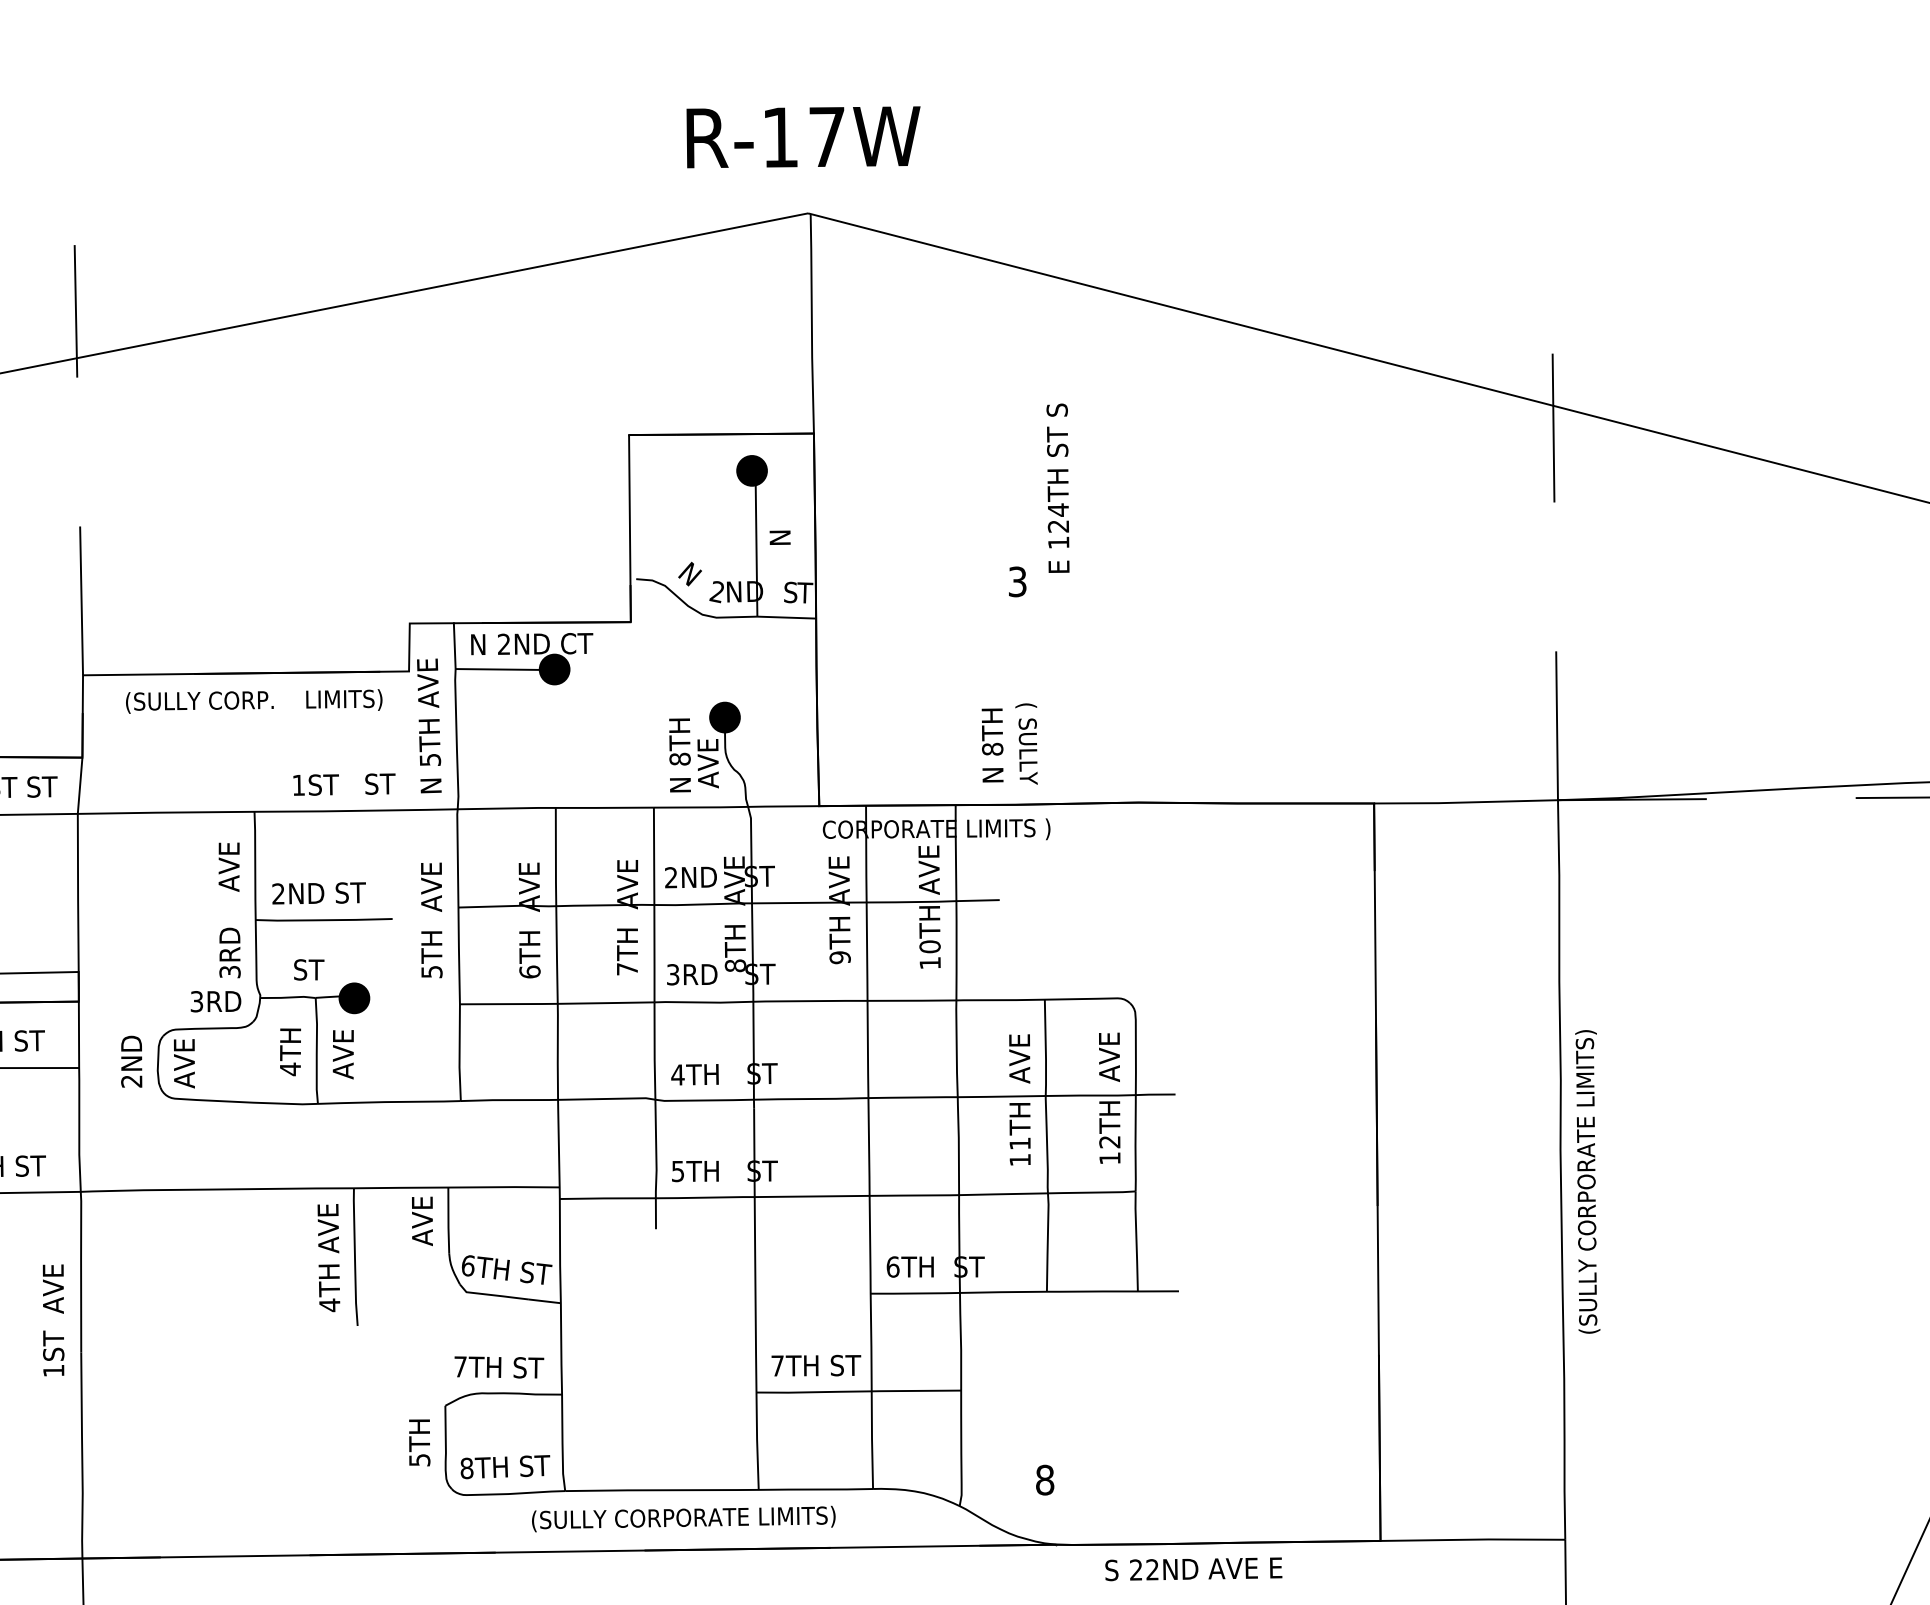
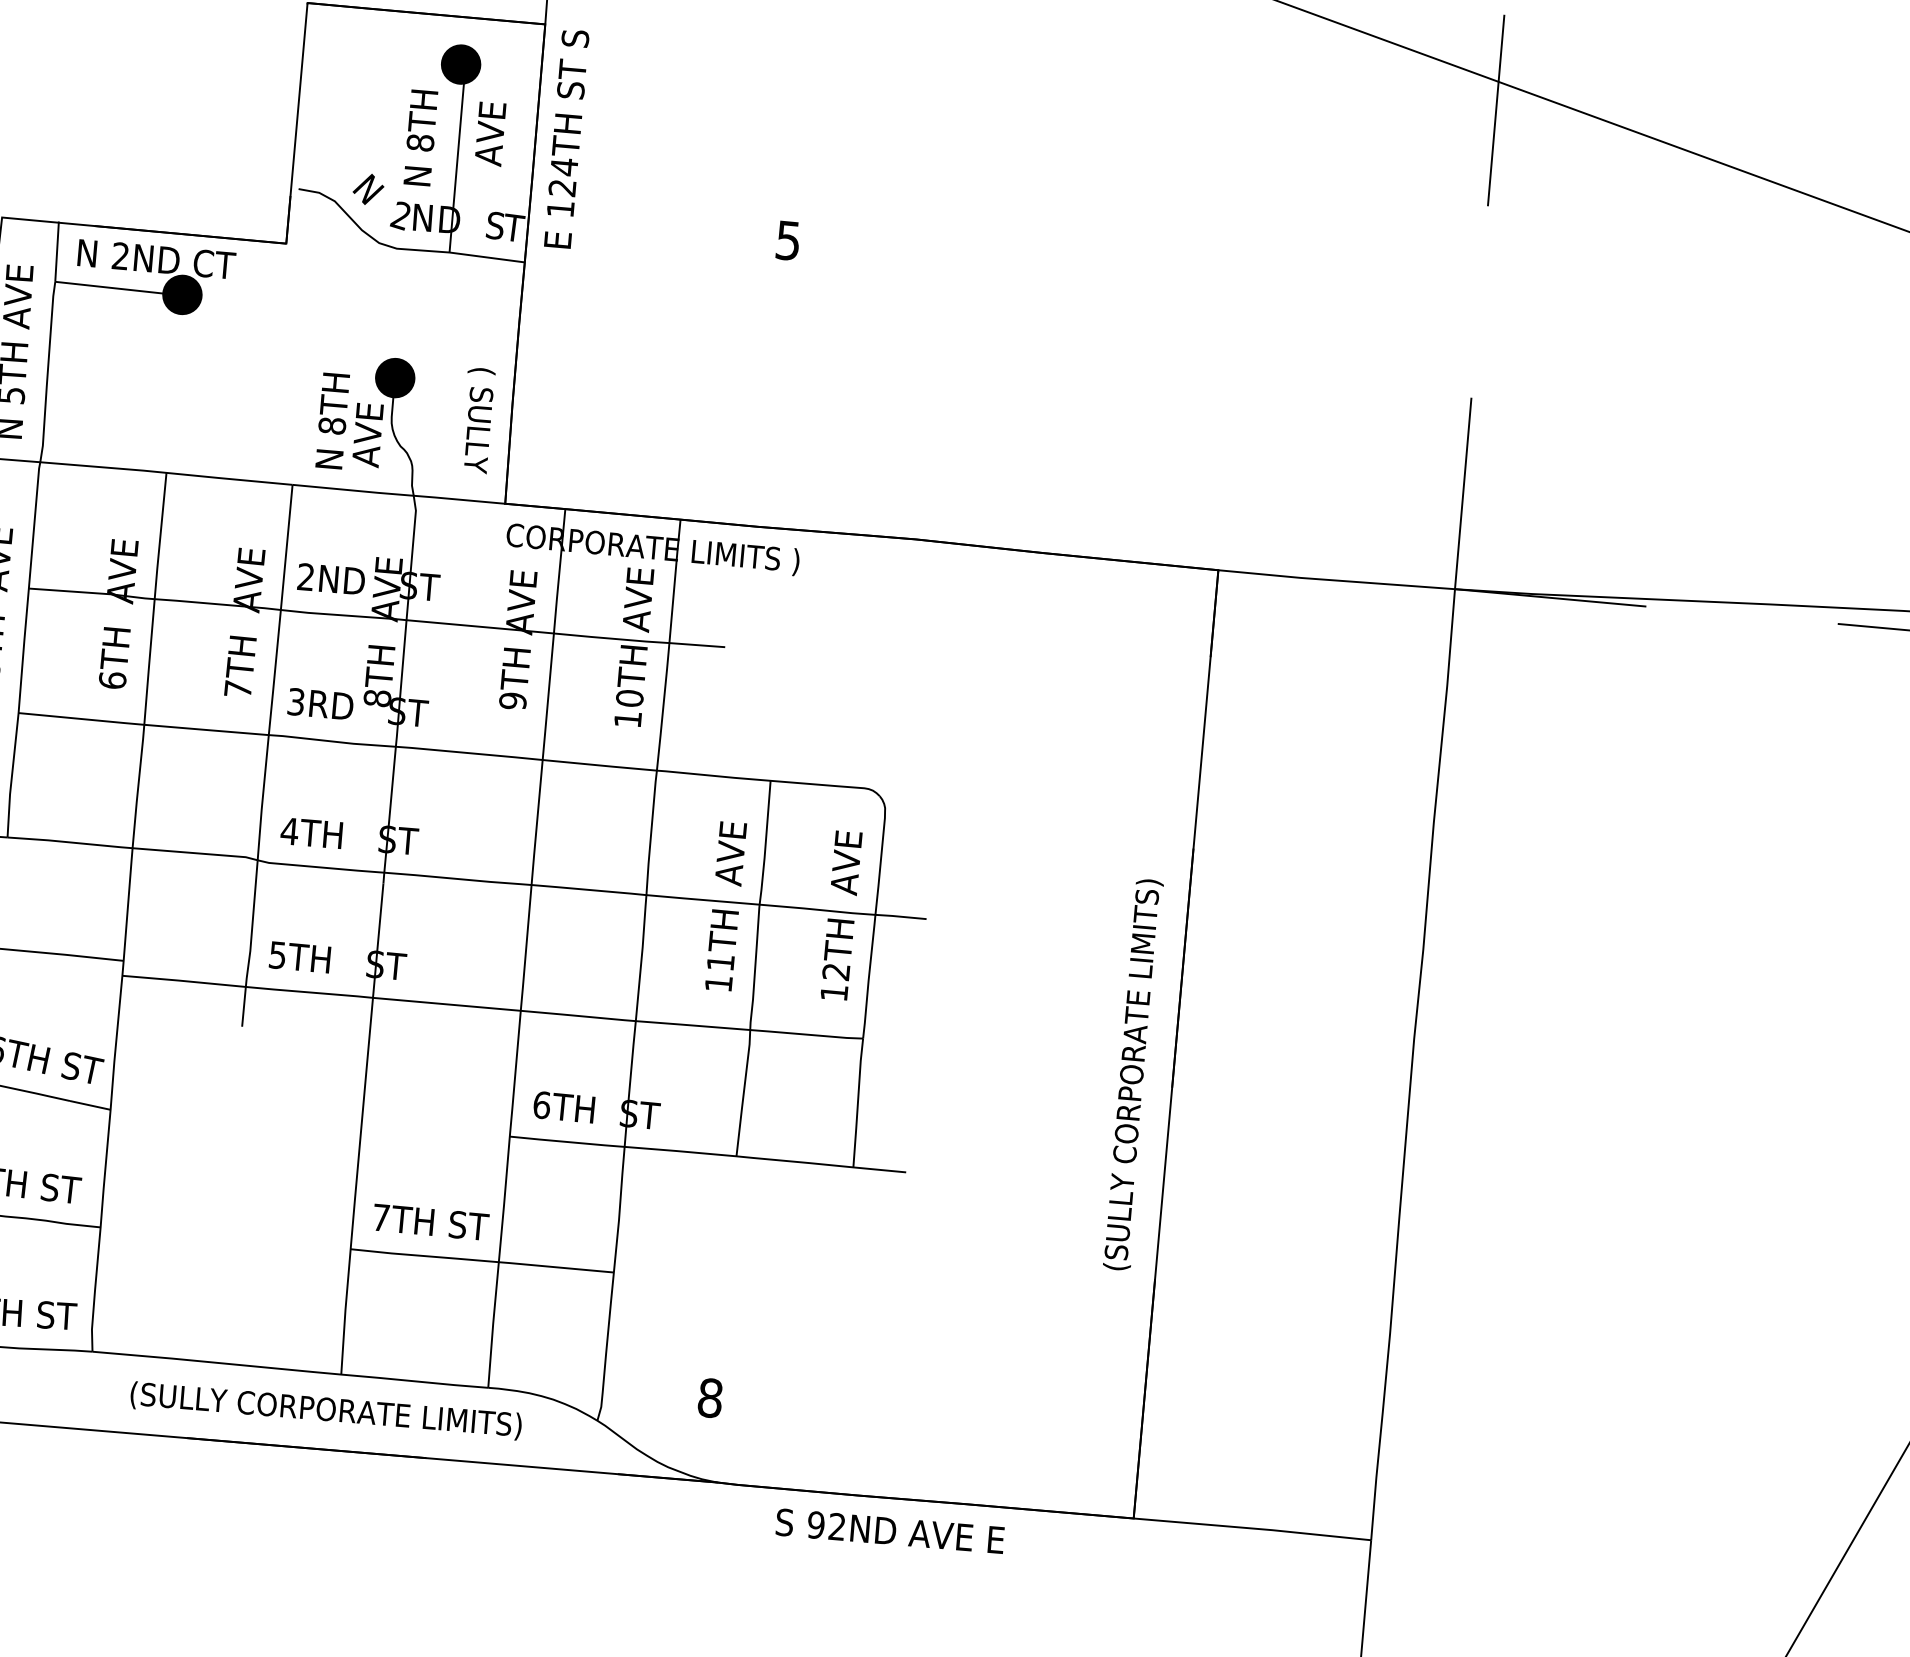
text: (1057, 487) -> (566, 137), moved
text: (779, 521) -> (489, 133), N -> AVE
text: (1017, 581) -> (788, 240), 3 -> 5
text: (1026, 743) -> (477, 419), moved
text: (992, 745) -> (420, 137), moved
text: (1587, 1181) -> (1133, 1074), moved
text: (683, 1518) -> (325, 1410), moved
text: (1135, 1569) -> (815, 1524), 22ND -> 92ND

